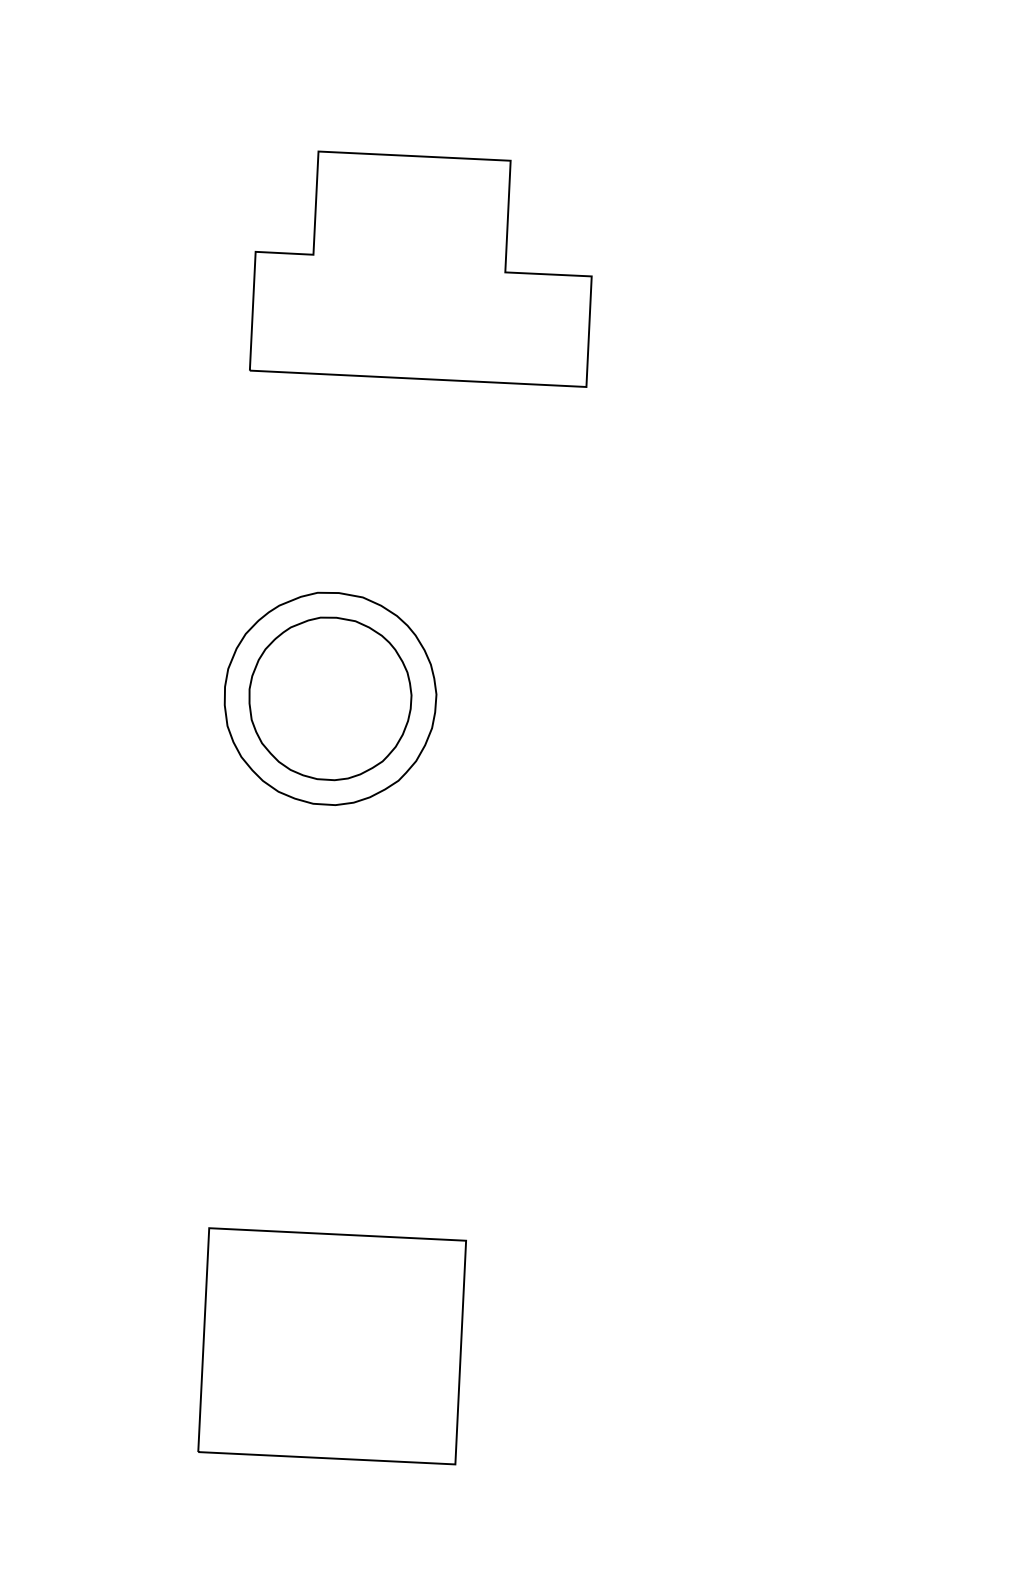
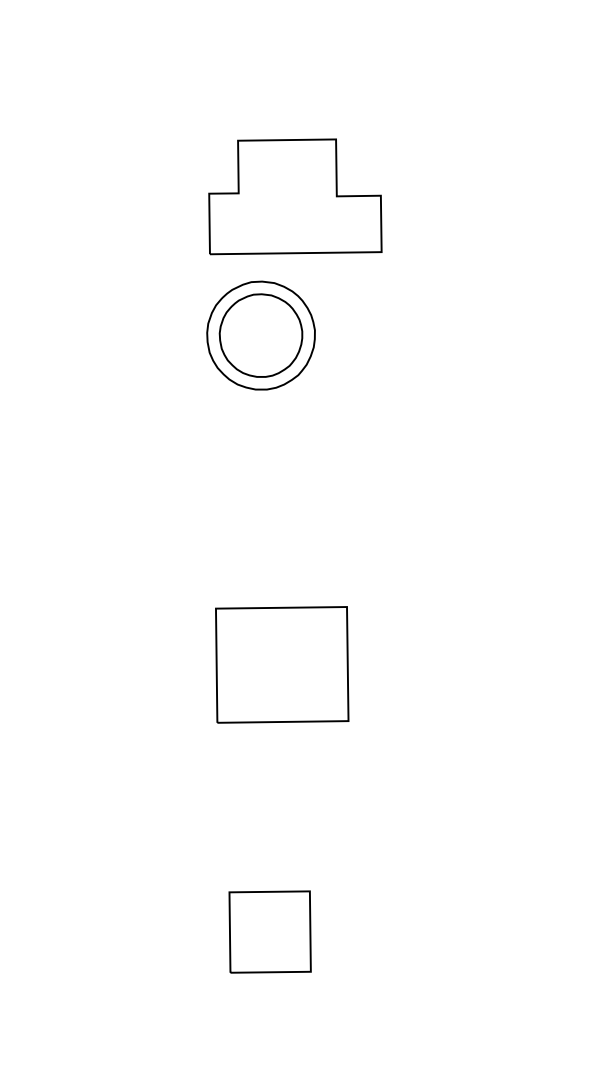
part: (424, 267) -> (295, 196), moved

